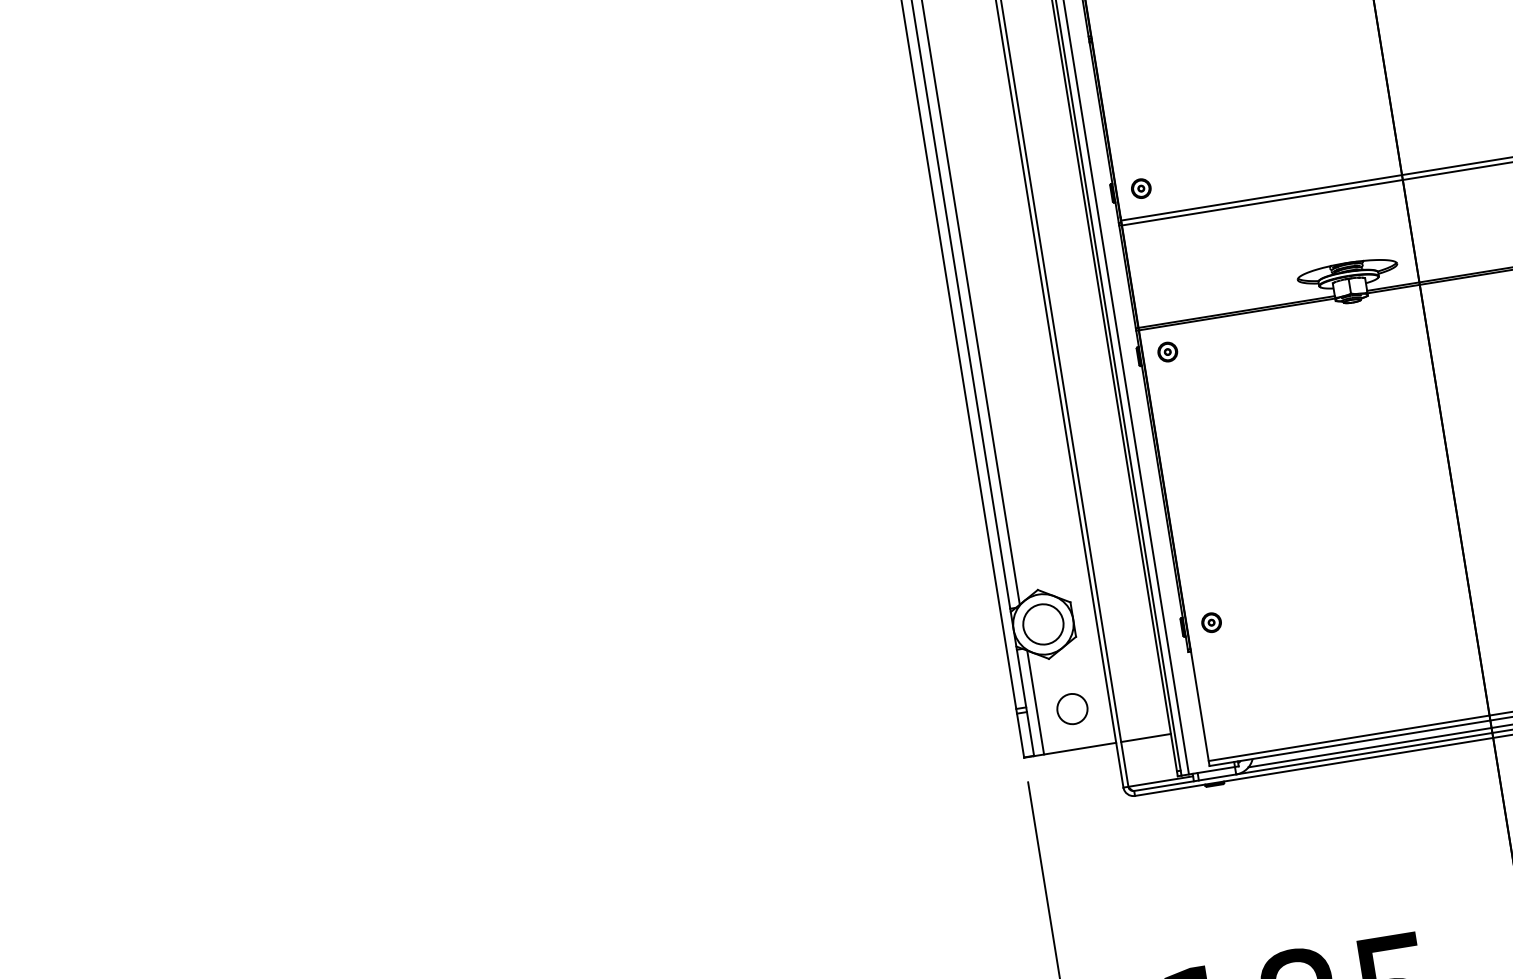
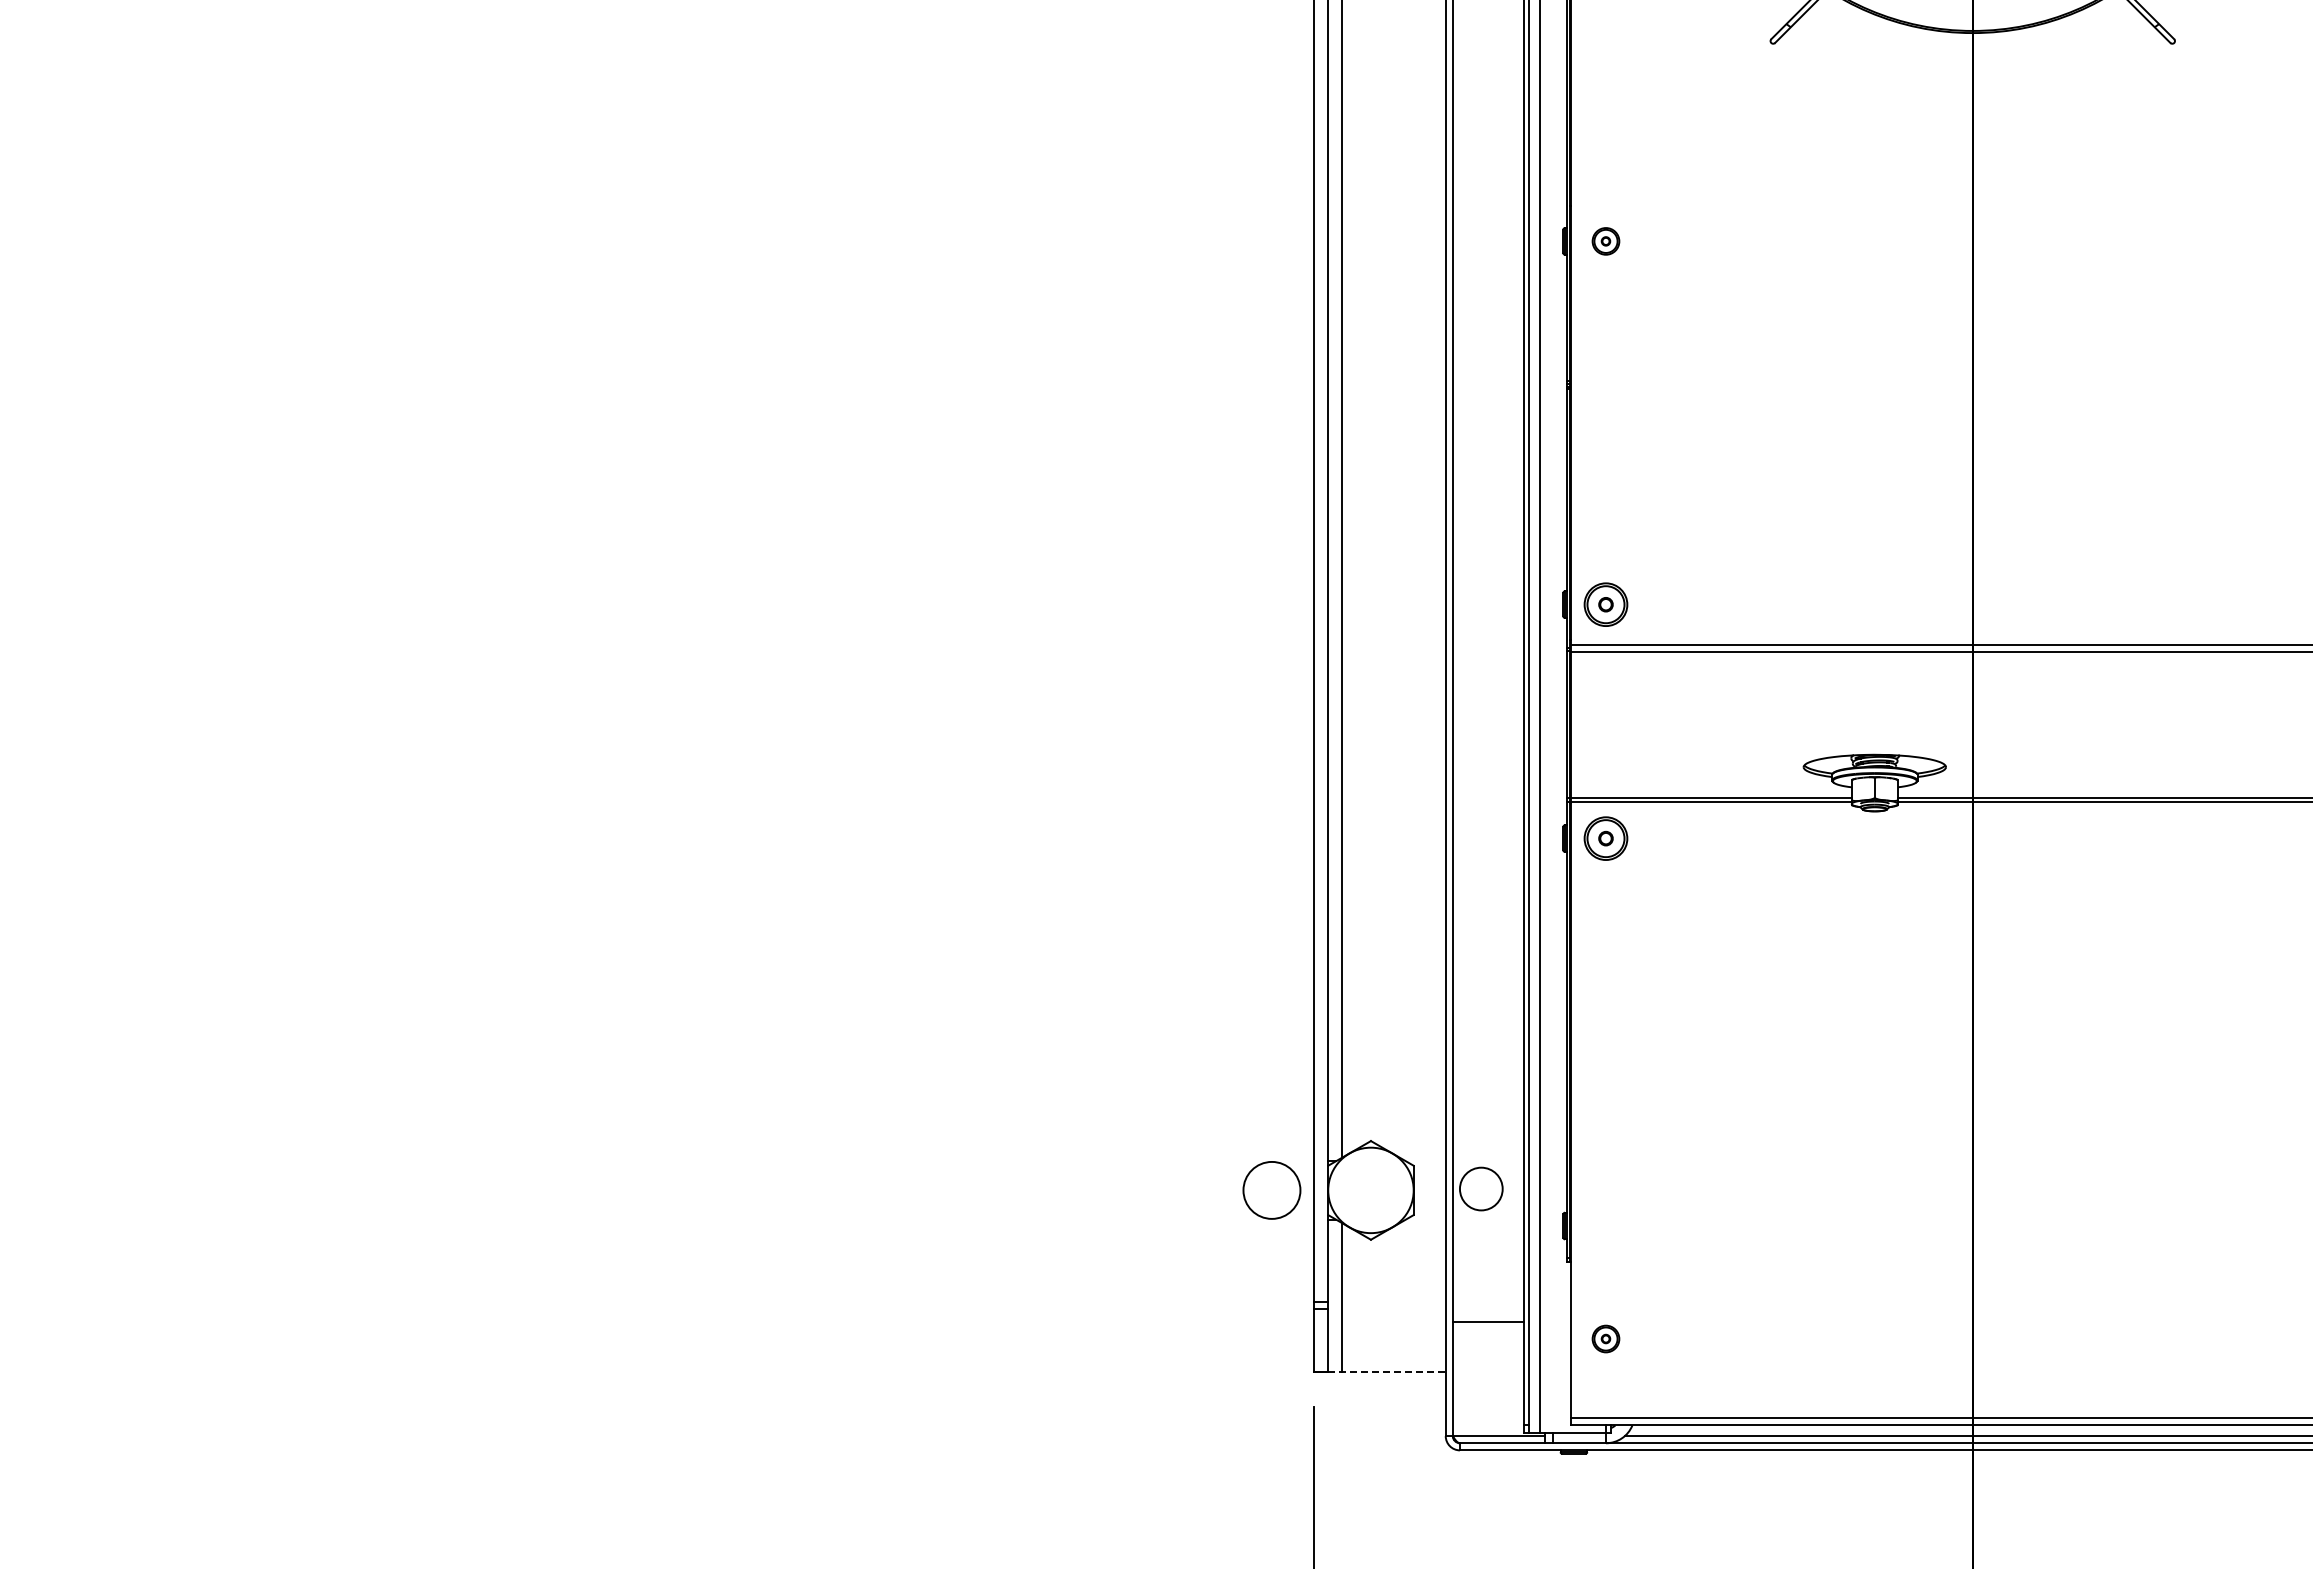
part: (1140, 188) -> (1605, 604), size x1.6
part: (1167, 352) -> (1605, 838), size x1.6
part: (1211, 622) -> (1605, 1338), moved
circle: (1043, 624) -> (1271, 1190), moved
circle: (1072, 708) -> (1481, 1188), moved
line: (1146, 738) -> (1488, 1322), moved
line: (1074, 749) -> (1386, 1372), solid -> dashed

